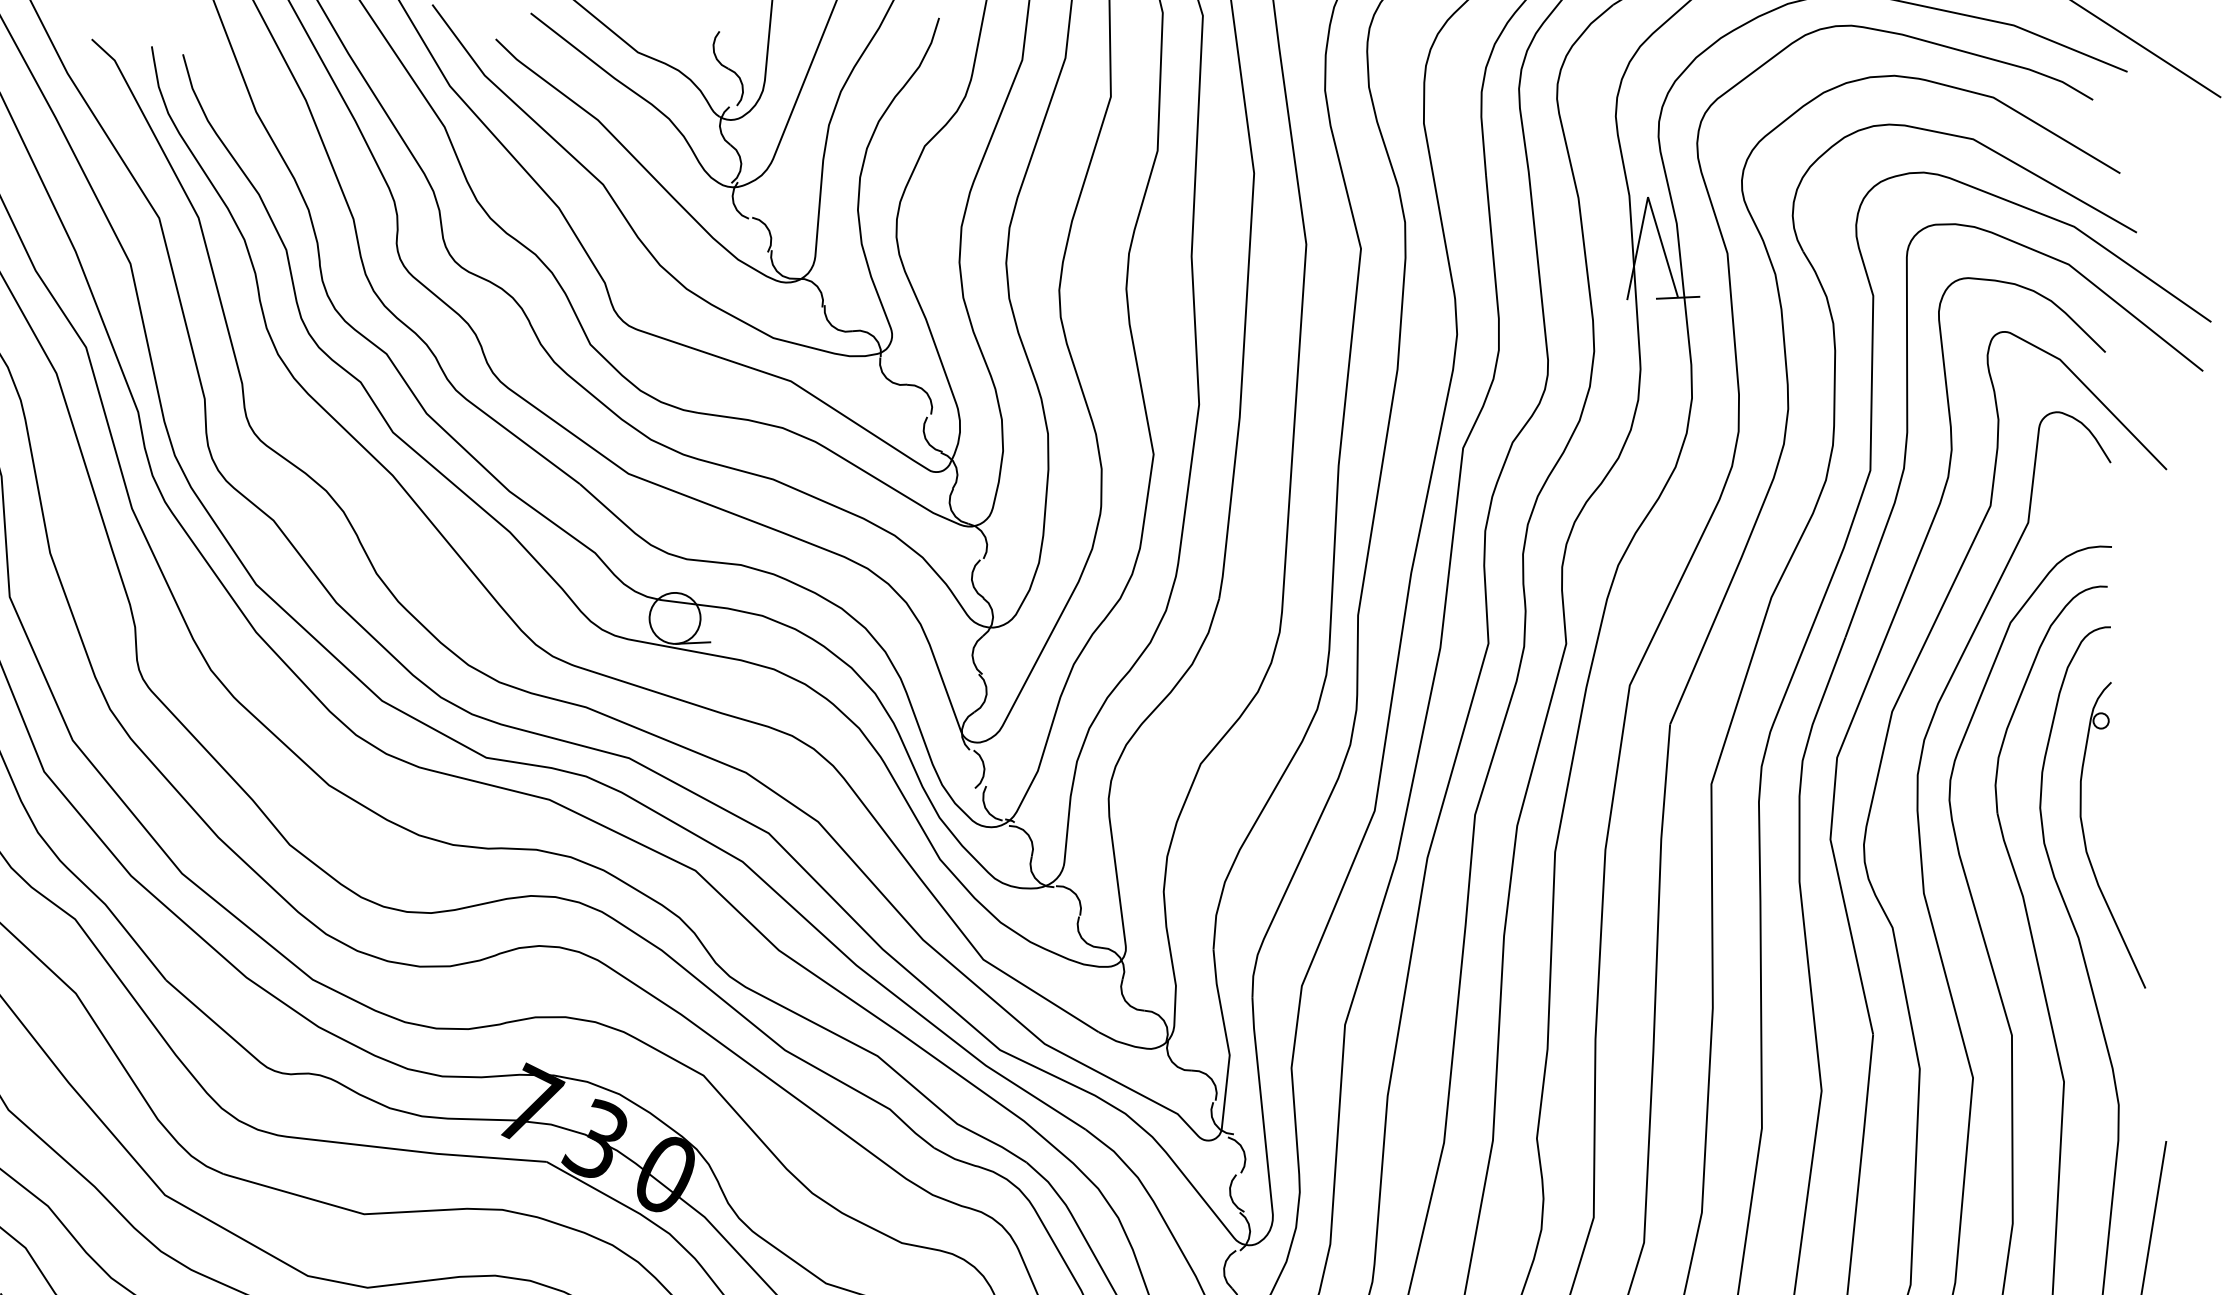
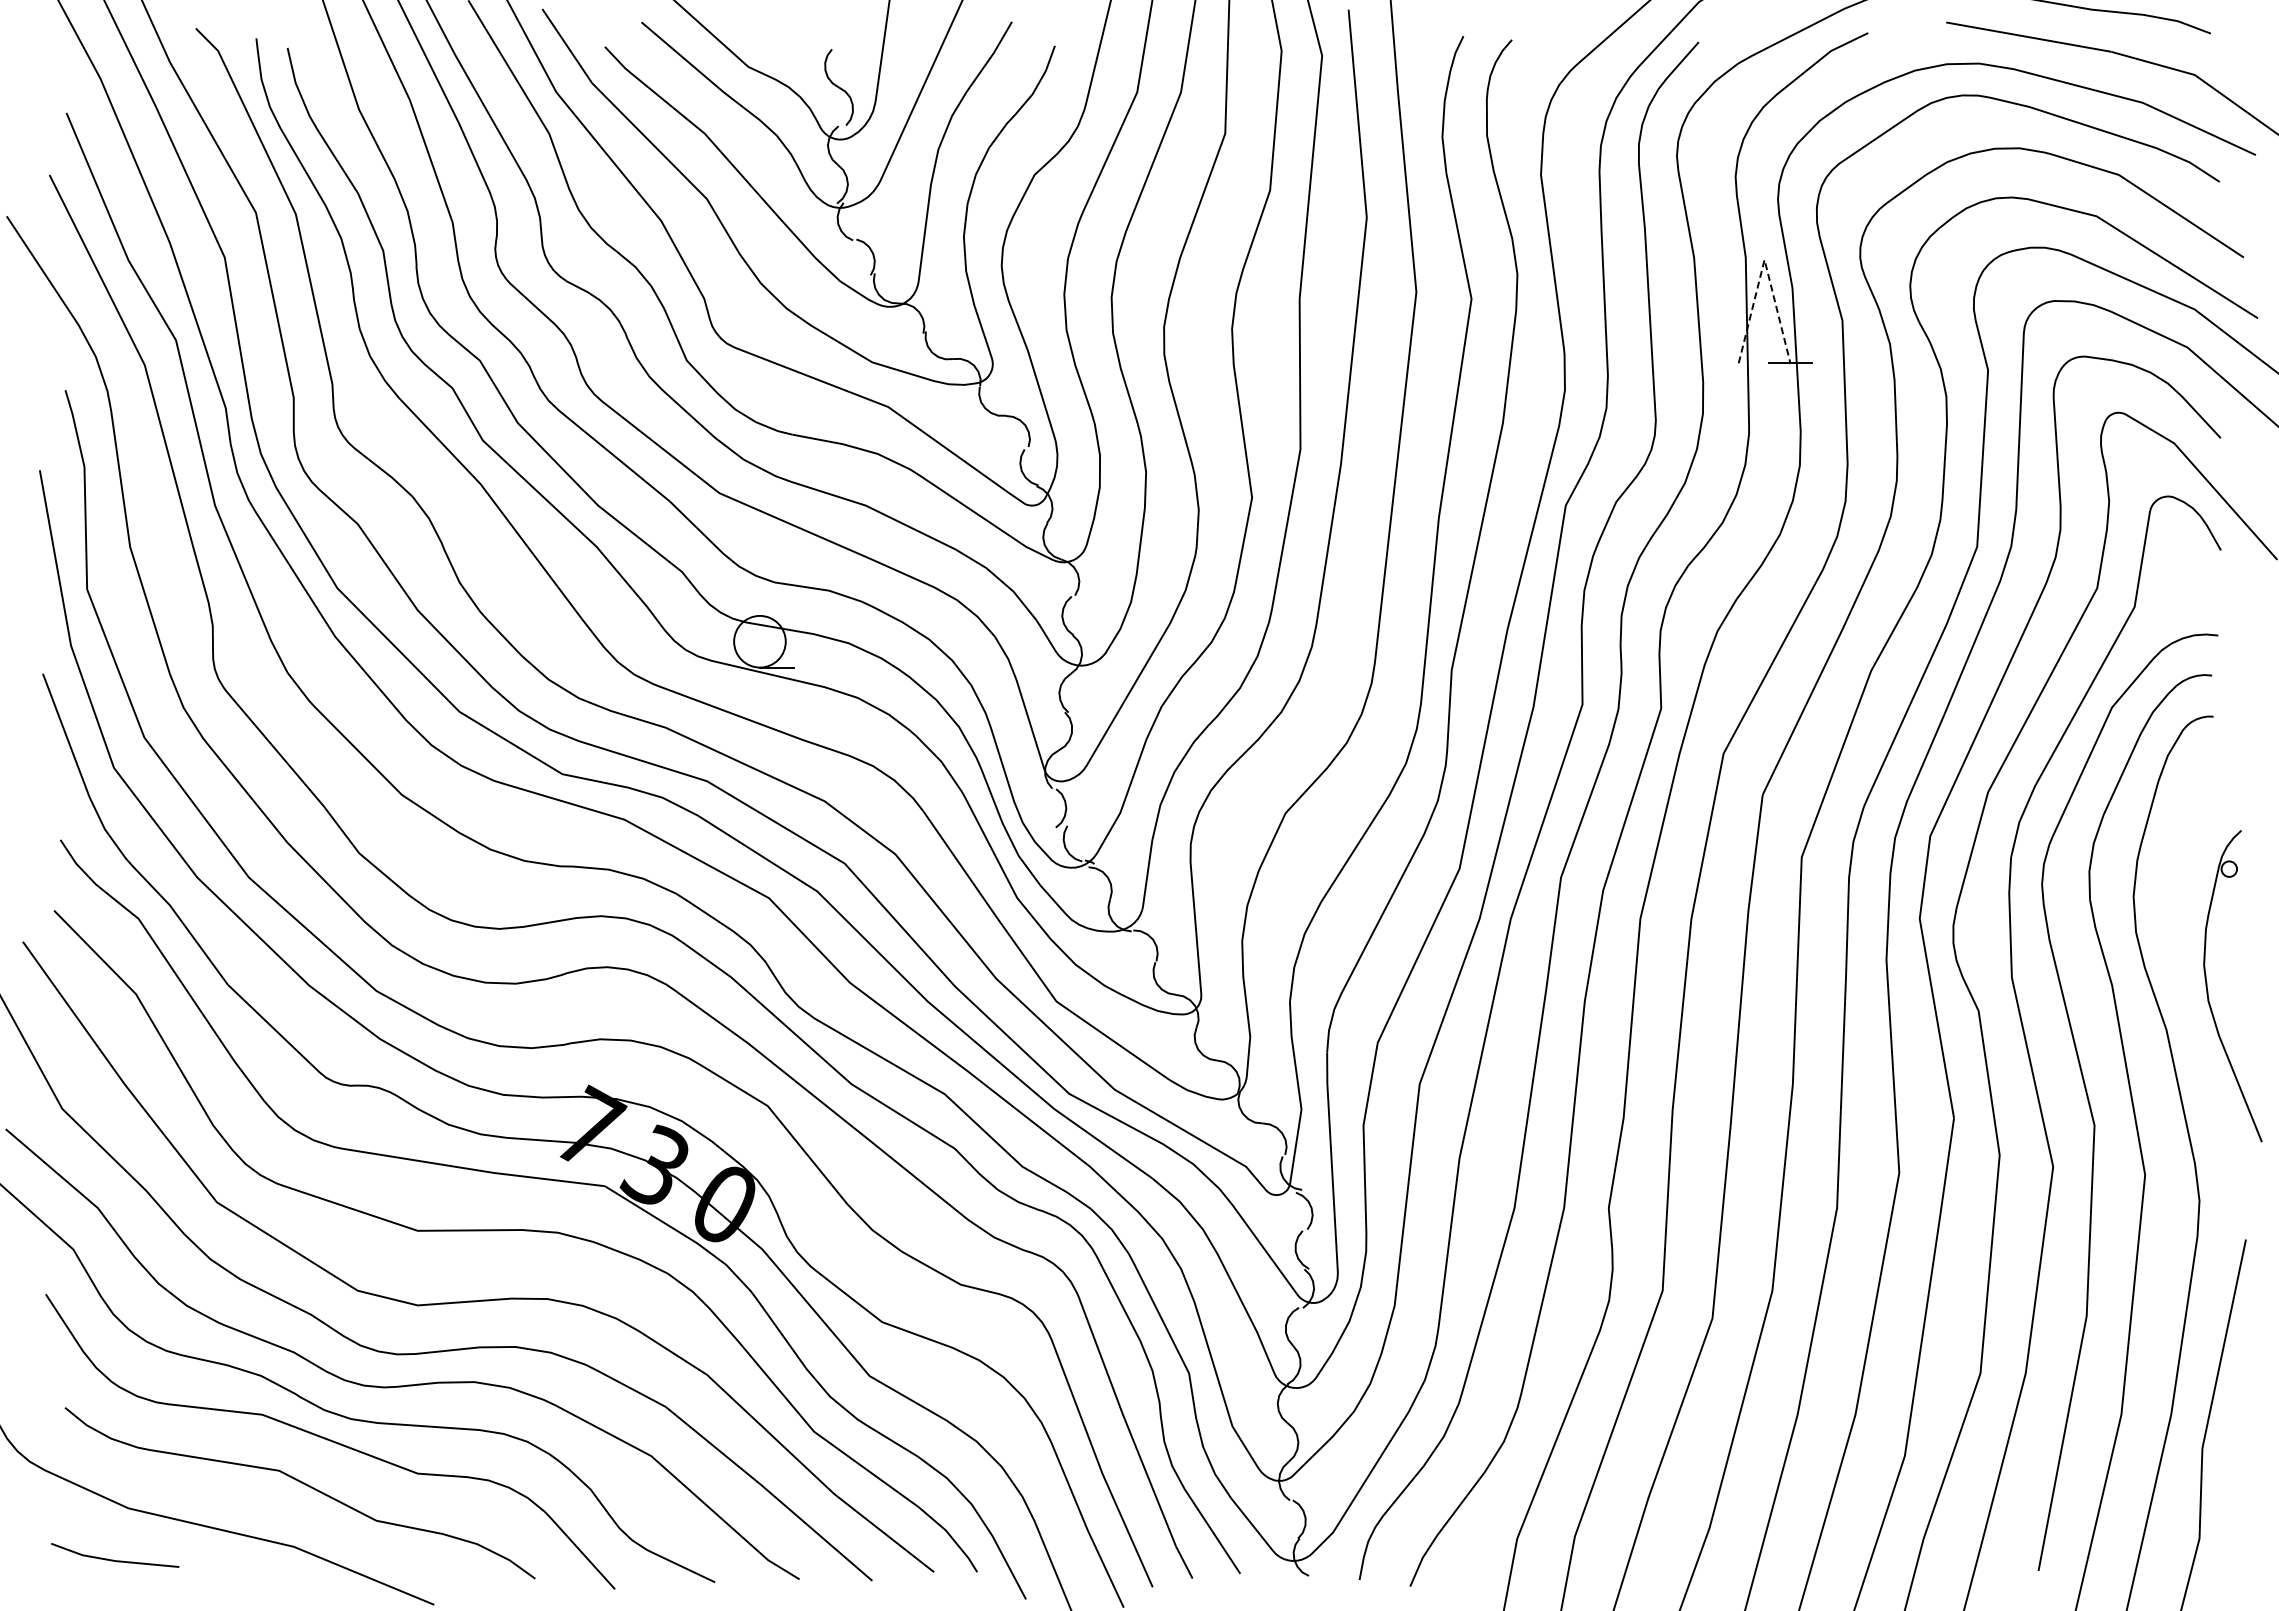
line: (1647, 196) -> (1764, 259), solid -> dashed
part: (2086, 841) -> (2208, 990), moved

